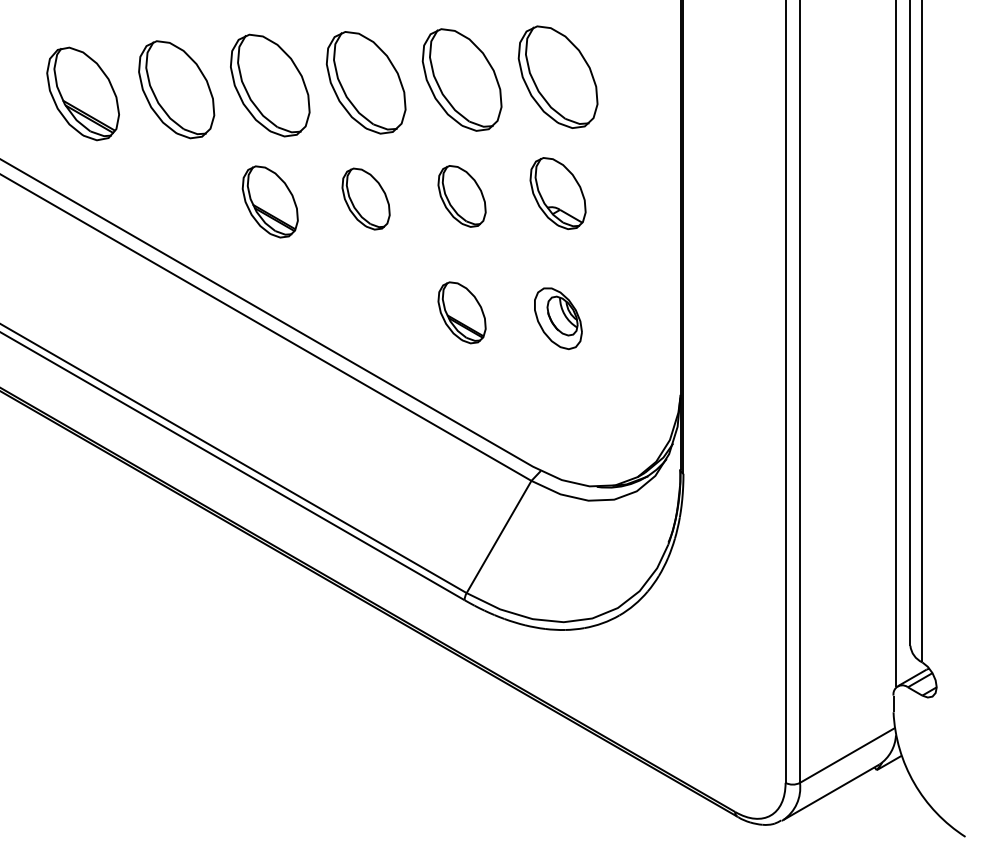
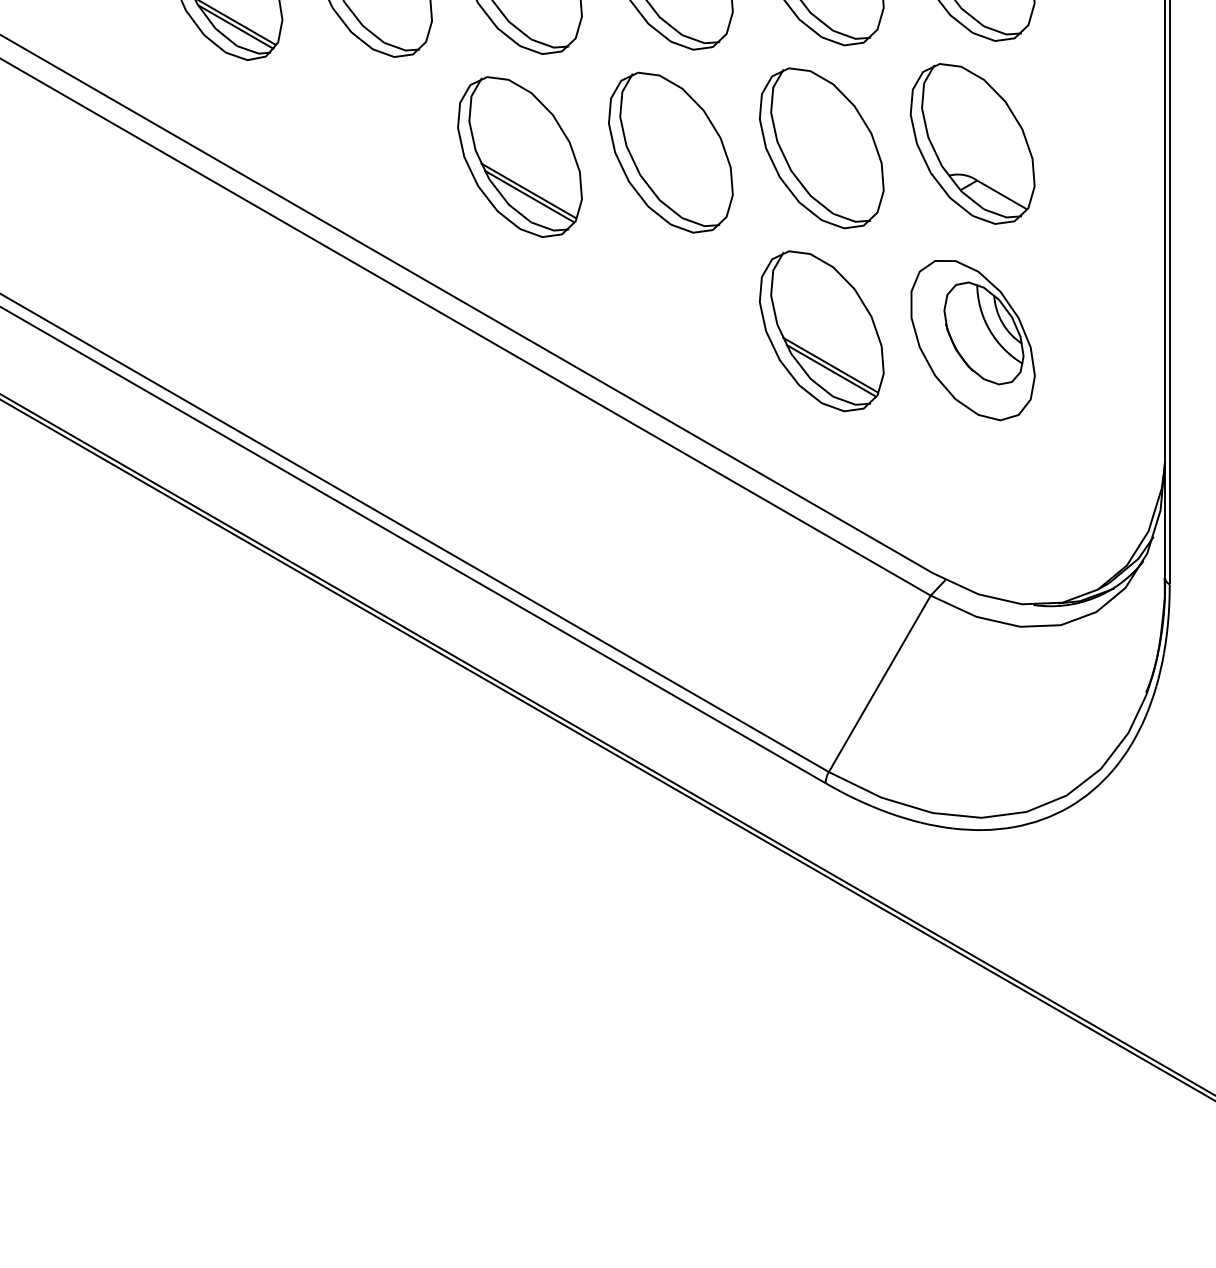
part: (557, 193) -> (971, 143), size x1.43
part: (461, 196) -> (820, 148), size x1.67
part: (365, 198) -> (669, 151), size x1.67
part: (270, 201) -> (520, 156), size x1.43
part: (461, 312) -> (820, 330), size x1.67
part: (558, 318) -> (973, 340), size x1.67

